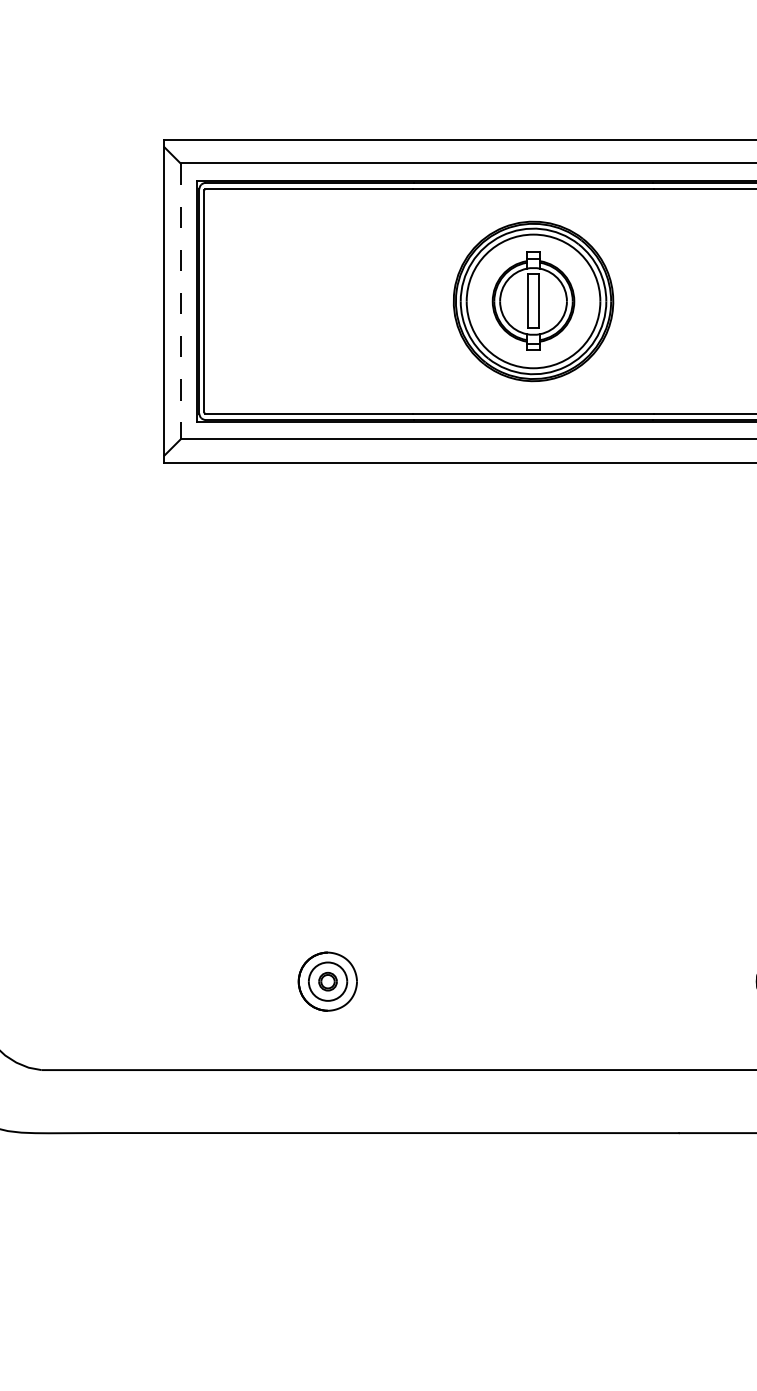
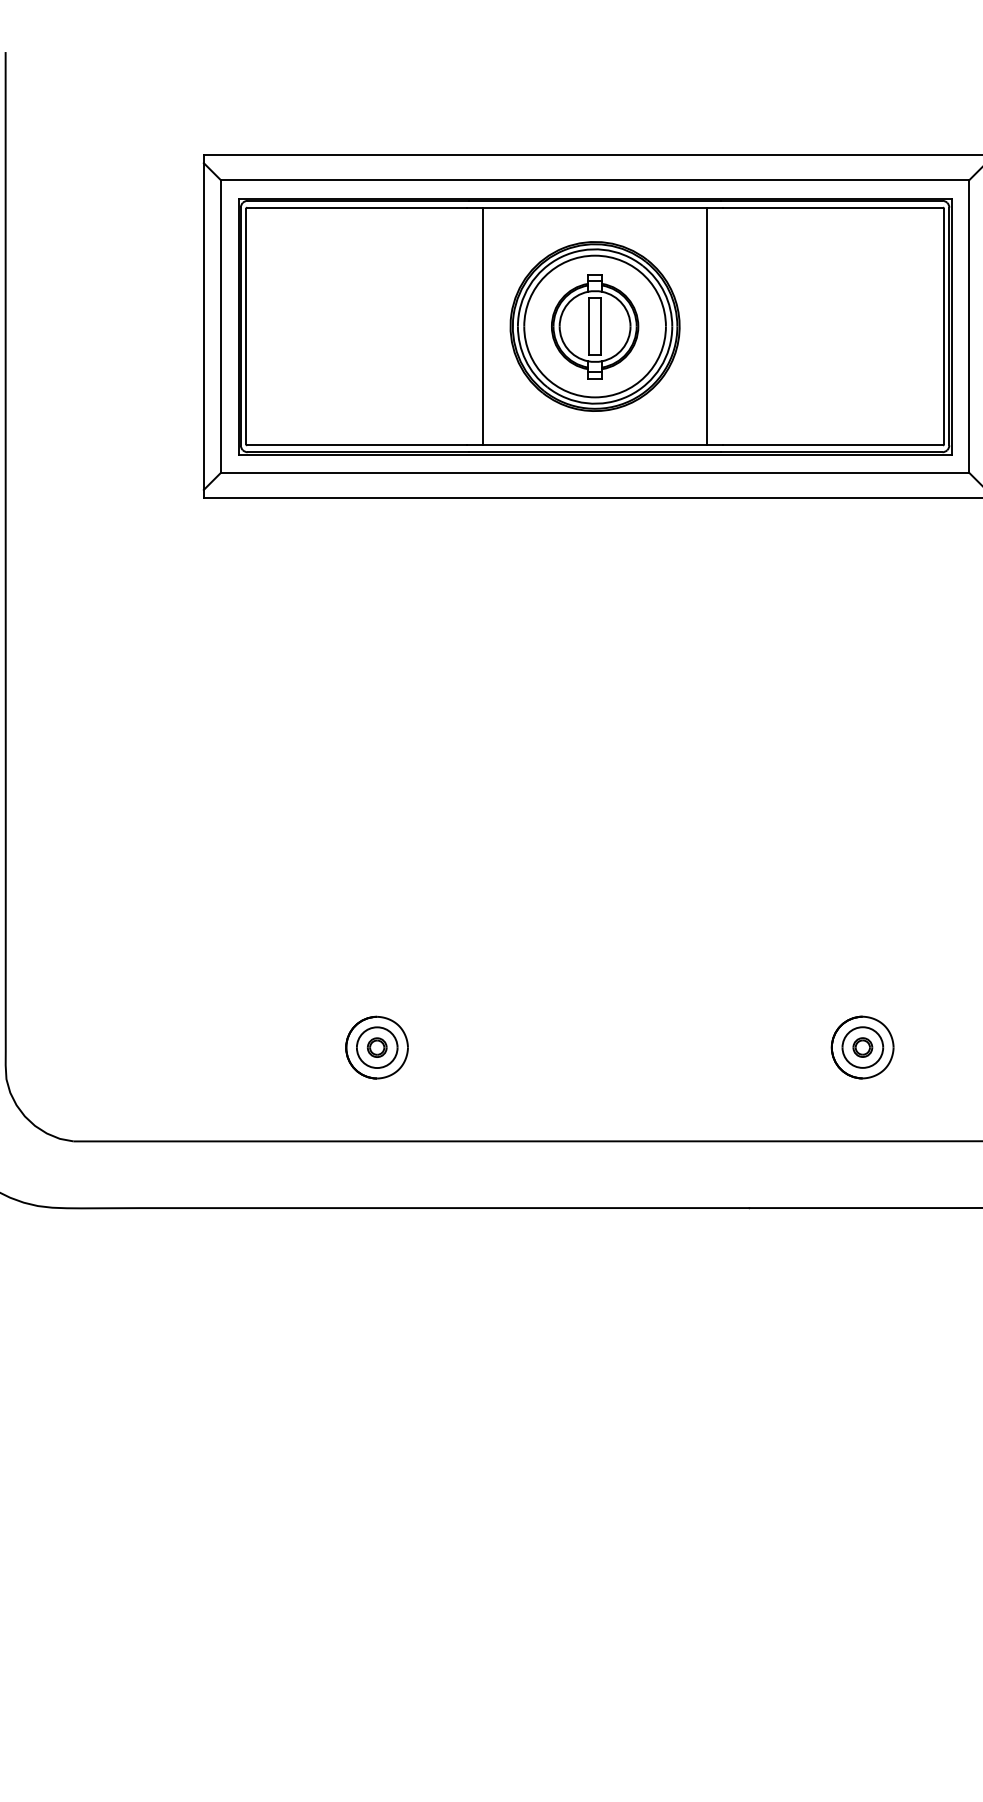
line: (428, 301) -> (483, 326), added
line: (638, 301) -> (706, 326), added
line: (180, 302) -> (220, 327), dashed -> solid

